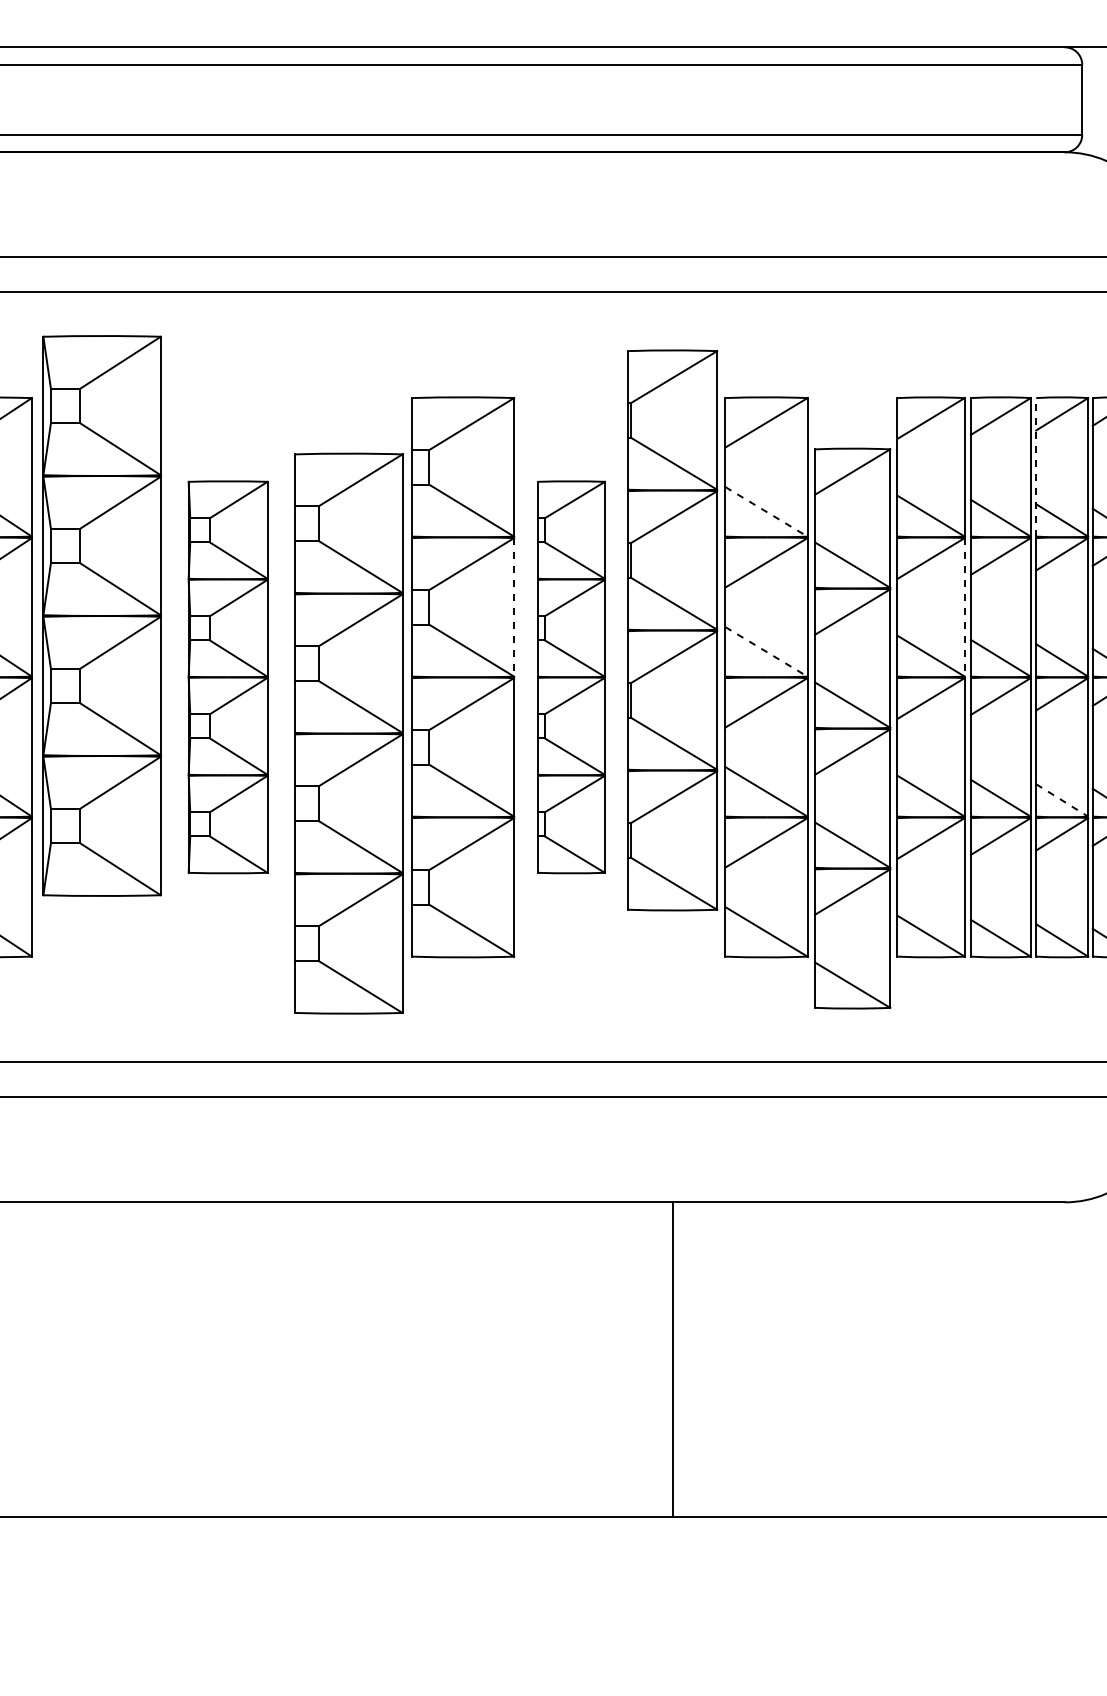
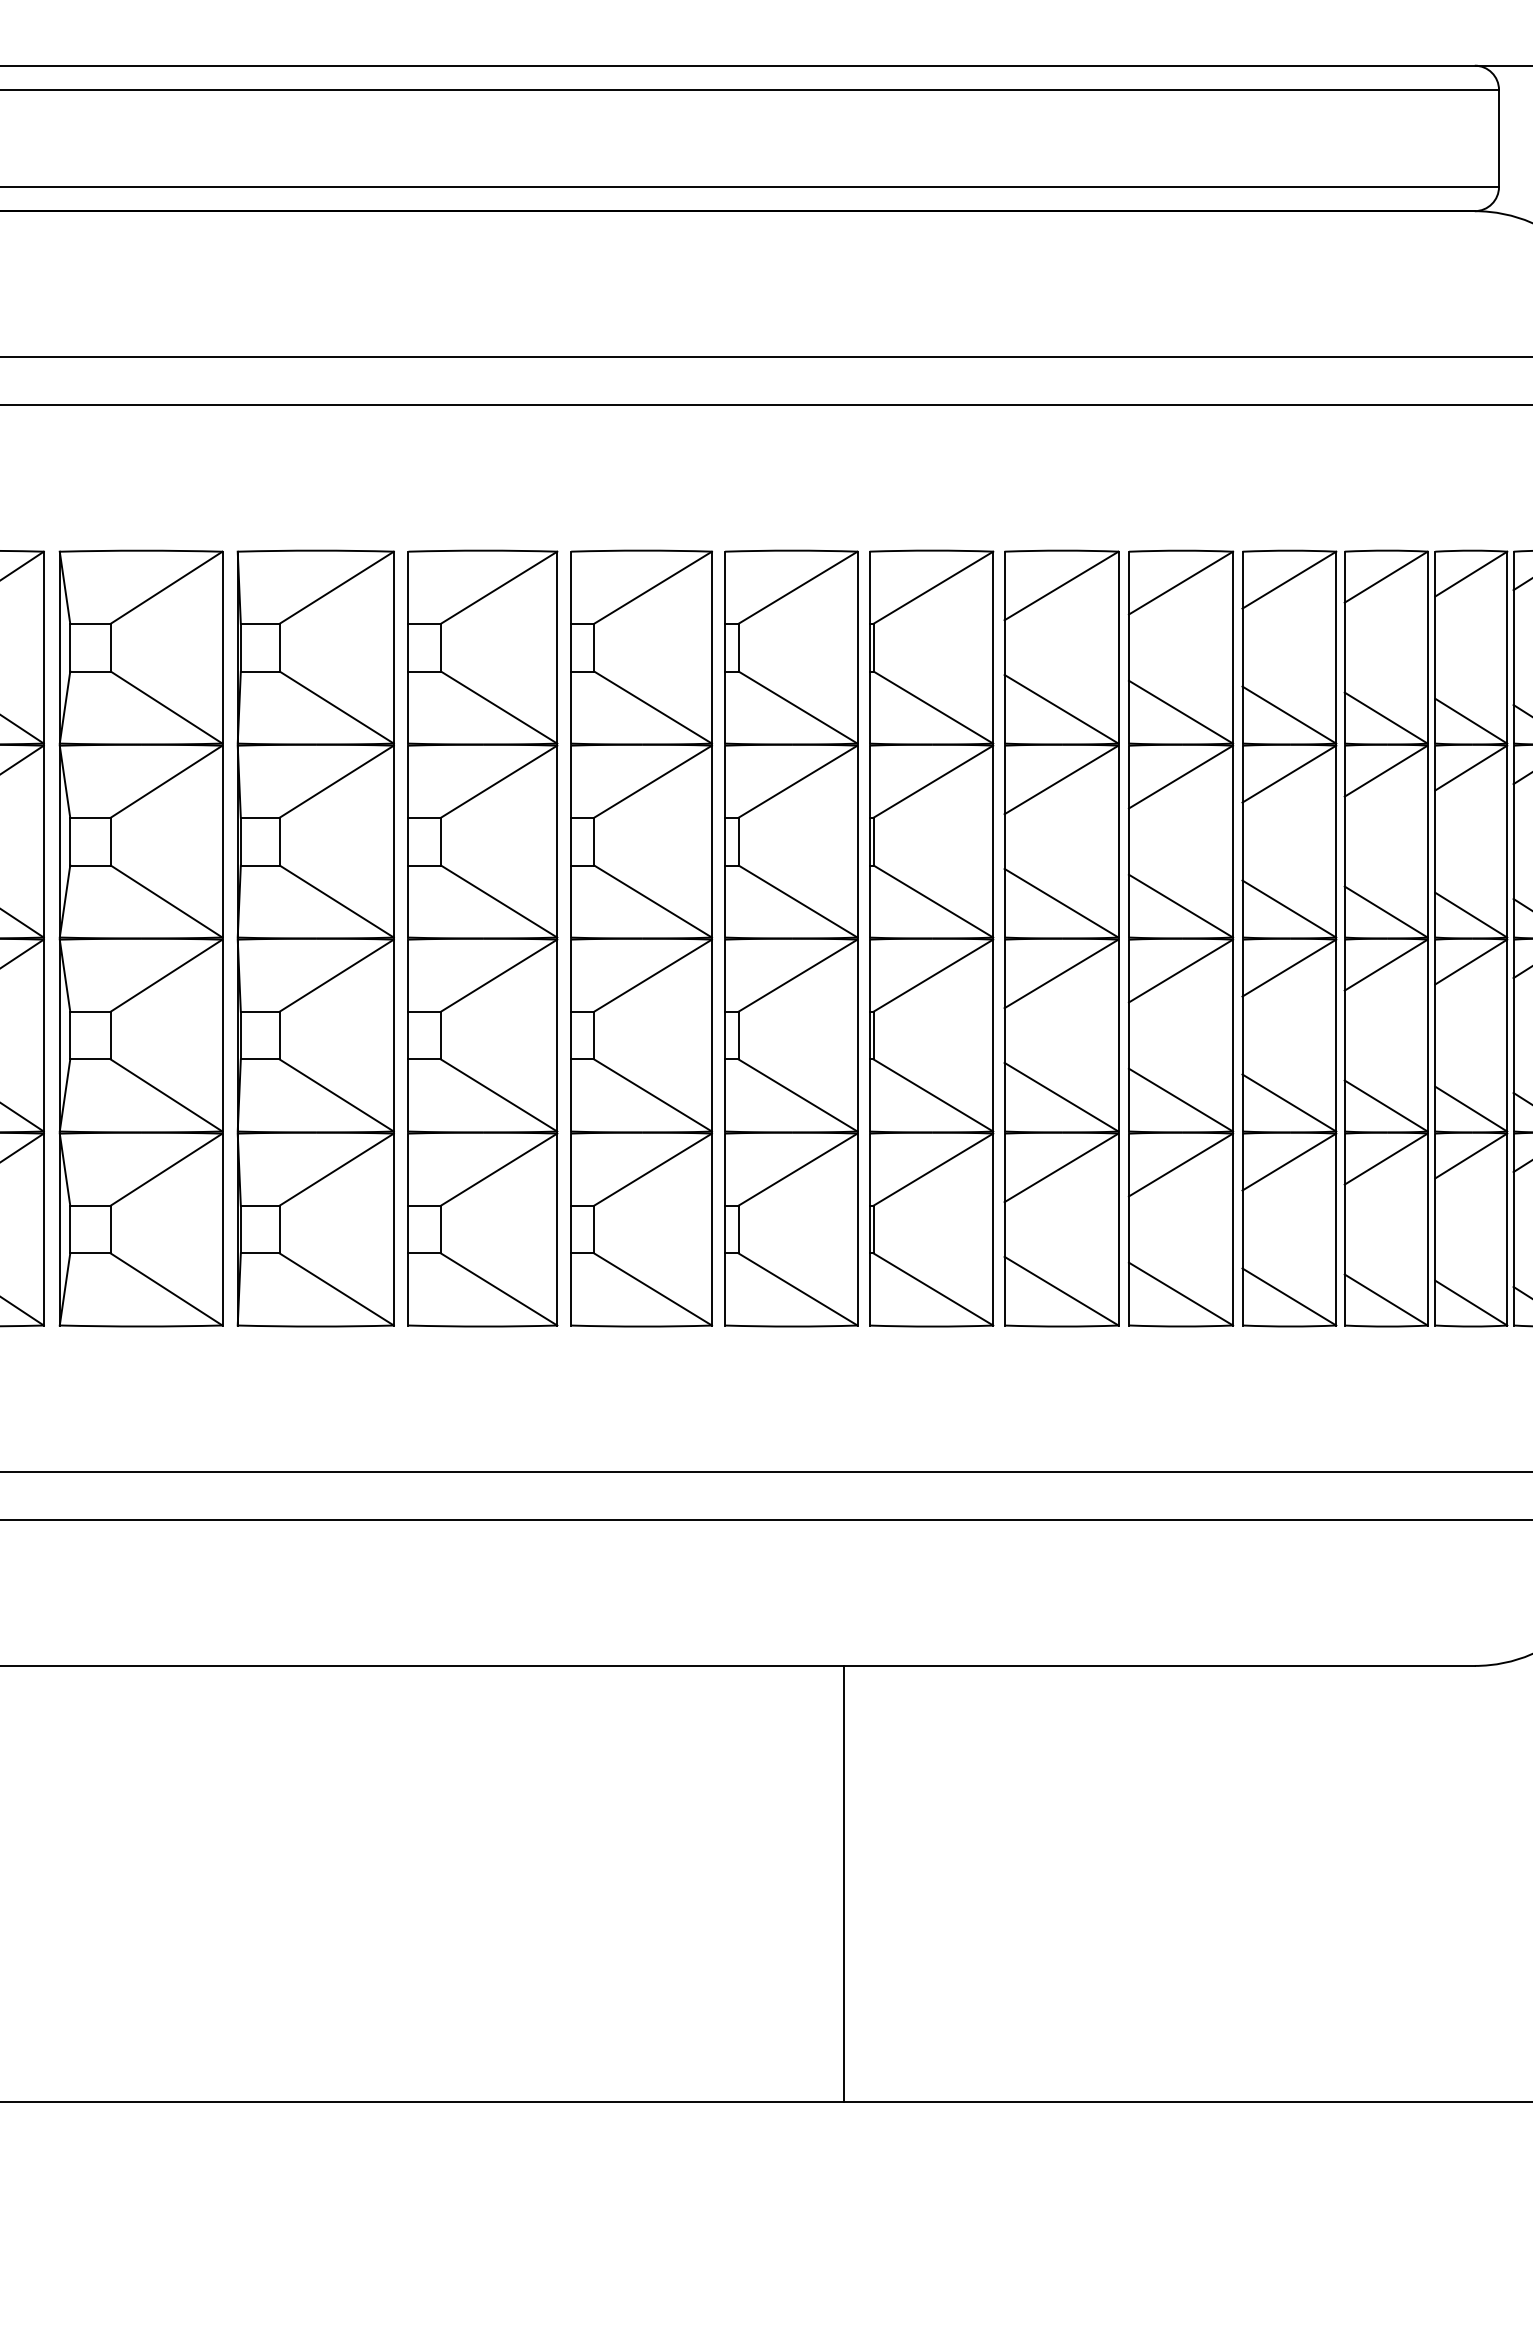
line: (1036, 467) -> (1435, 647), dashed -> solid
line: (766, 512) -> (1061, 709), dashed -> solid
line: (514, 607) -> (712, 841), dashed -> solid
line: (964, 607) -> (1336, 841), dashed -> solid
part: (101, 615) -> (140, 938), moved
part: (672, 630) -> (931, 938), moved
line: (766, 652) -> (1061, 903), dashed -> solid
part: (227, 677) -> (315, 938), size x1.43
part: (571, 677) -> (791, 938), size x1.43
part: (852, 728) -> (1180, 938), moved
part: (348, 733) -> (482, 938), moved
line: (1062, 800) -> (1471, 1109), dashed -> solid
line: (673, 1359) -> (844, 1883), moved

